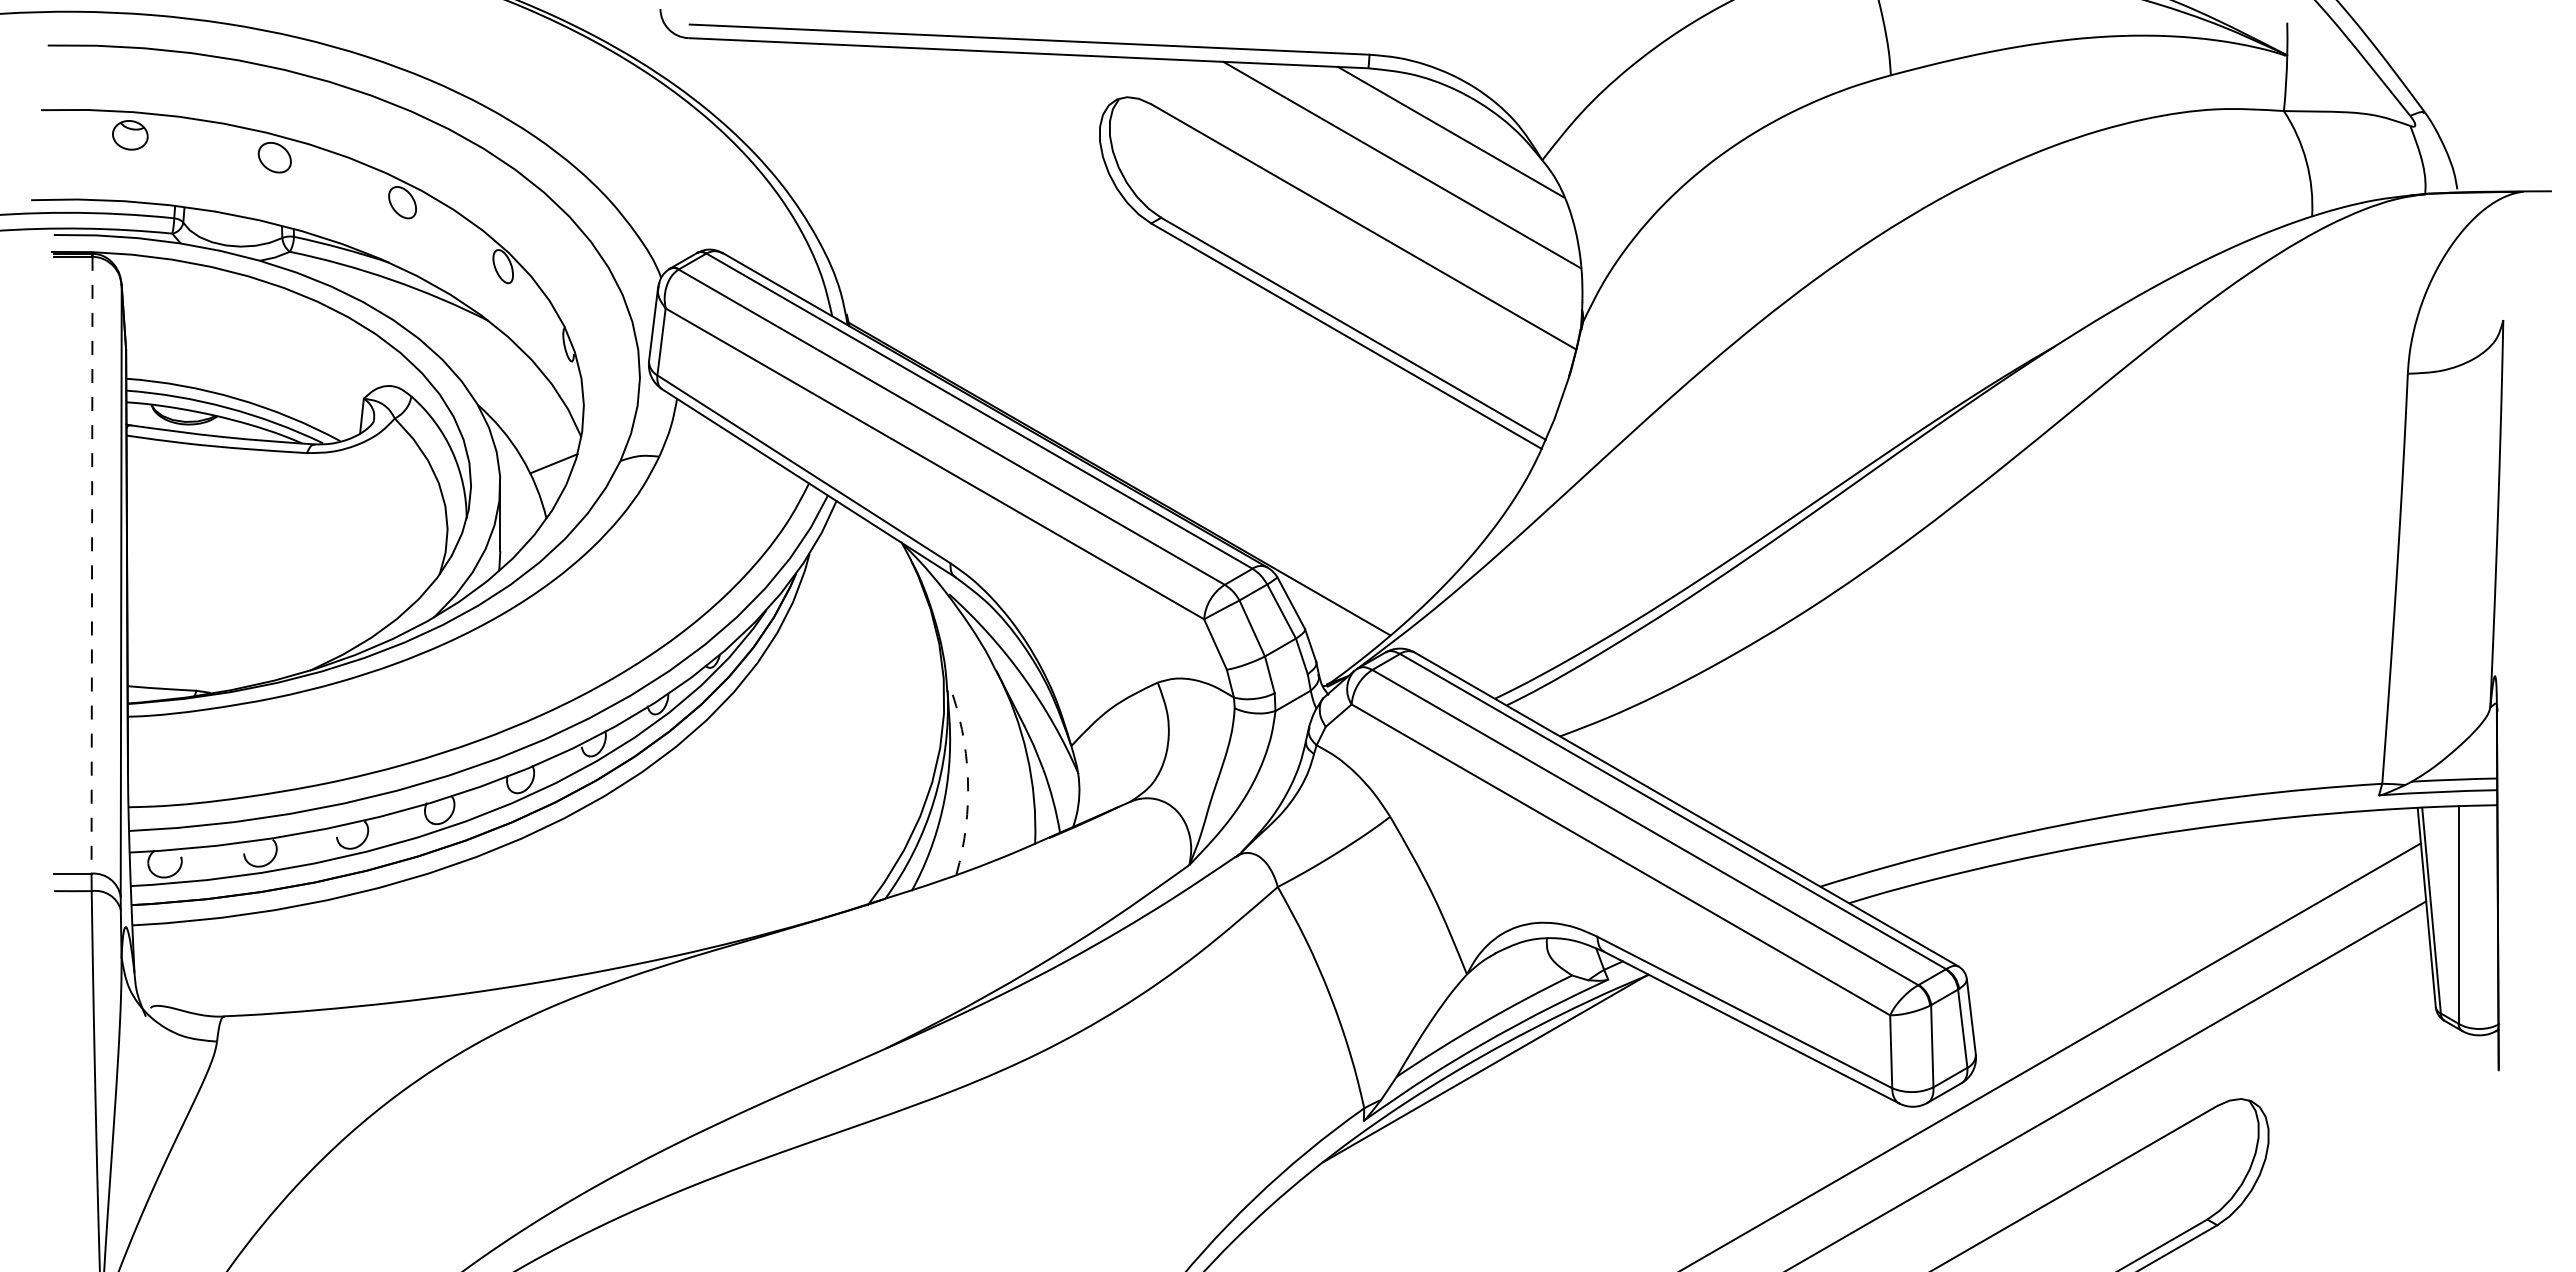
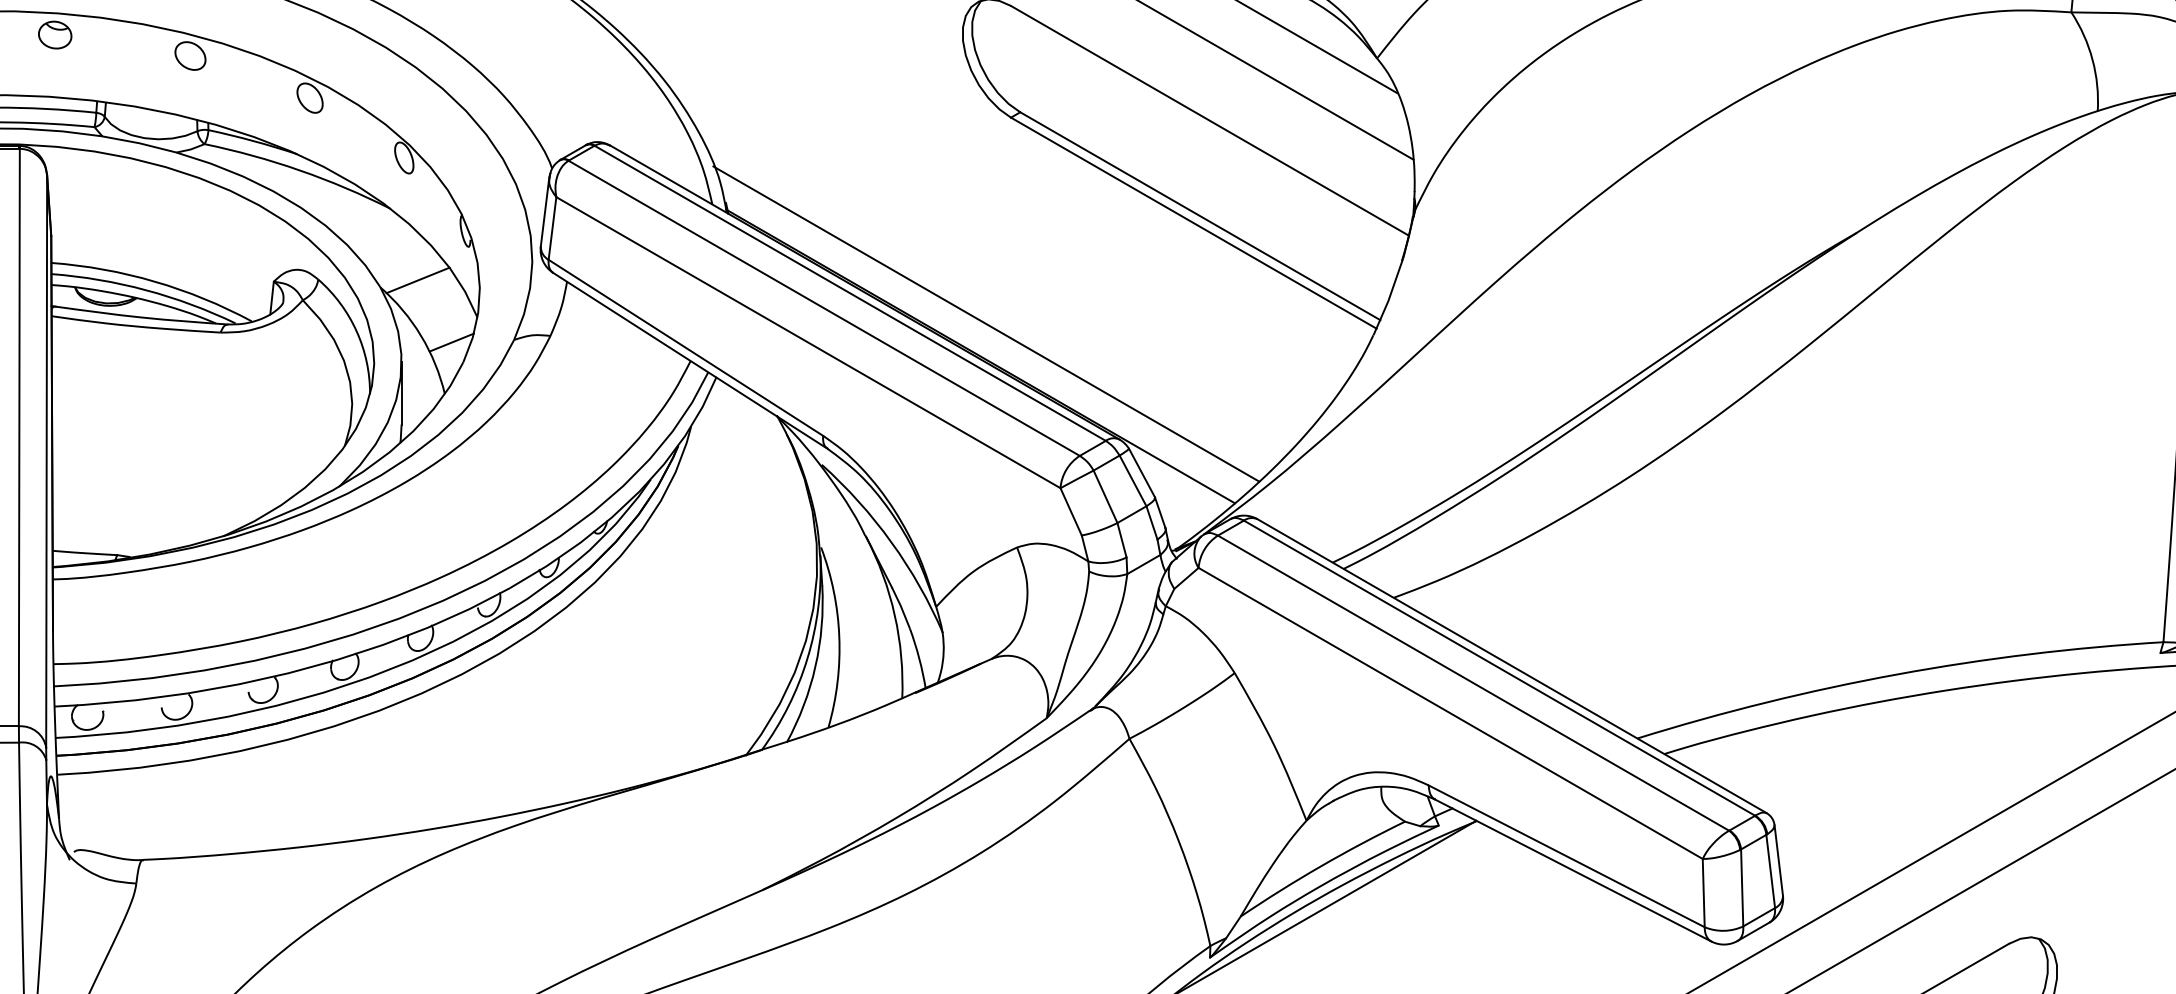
line: (517, 397) -> (417, 280), added
line: (1124, 443) -> (985, 323), added
line: (92, 565) -> (19, 437), dashed -> solid
arc: (967, 777) -> (838, 636), dashed -> solid

